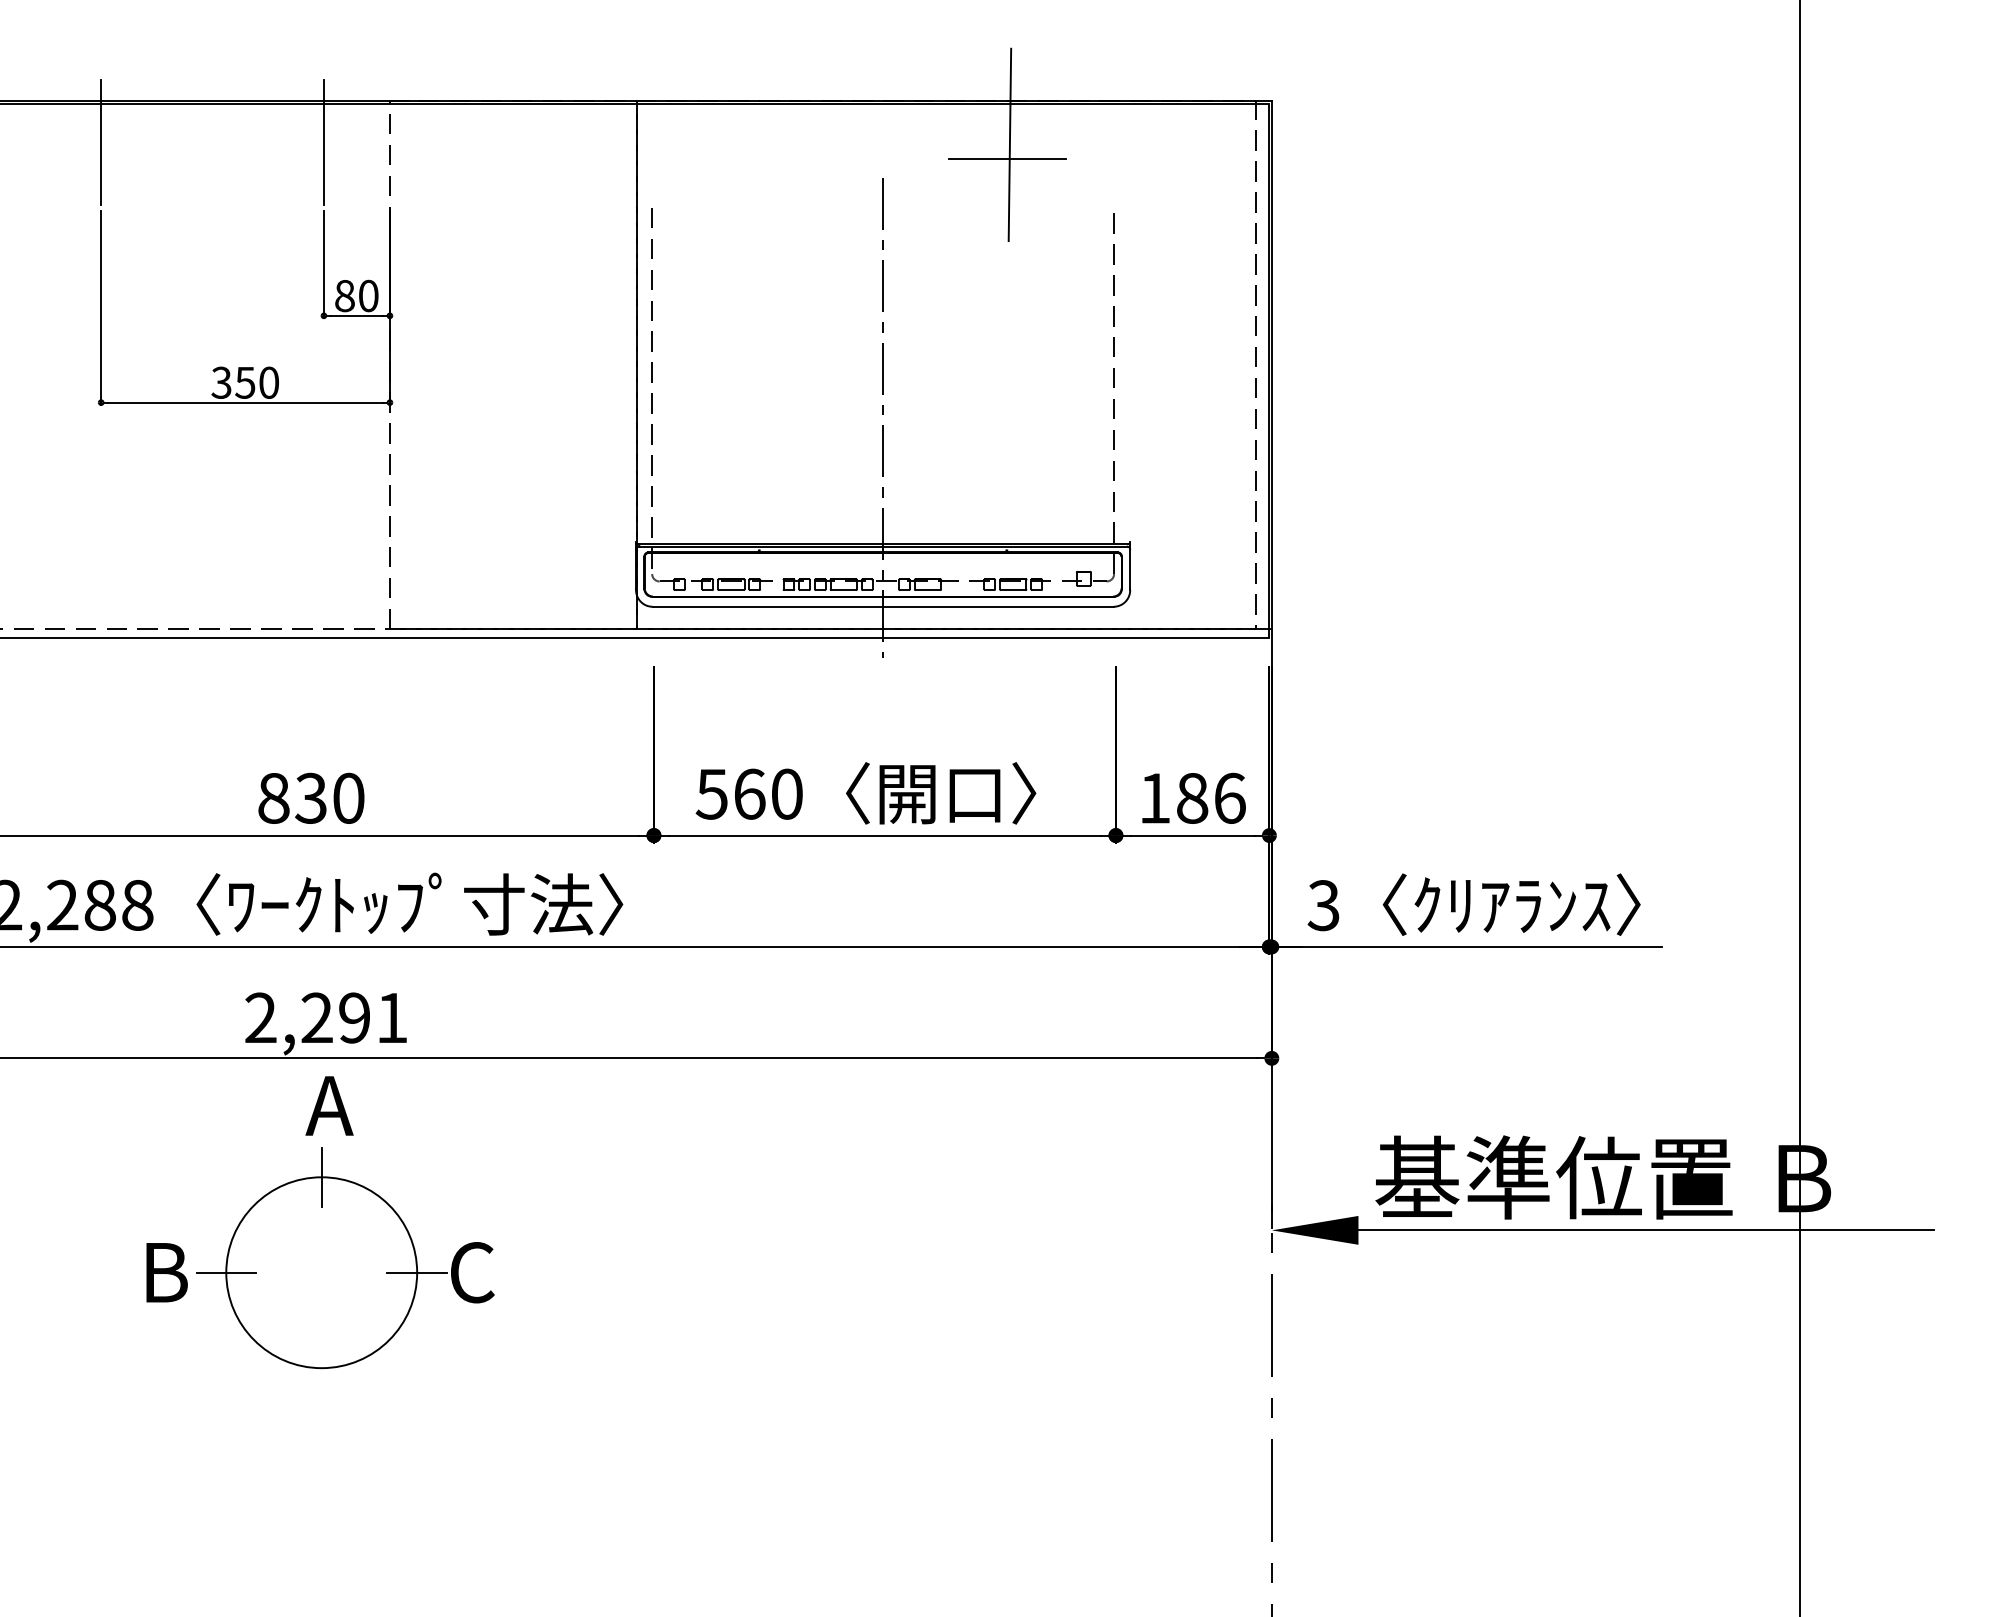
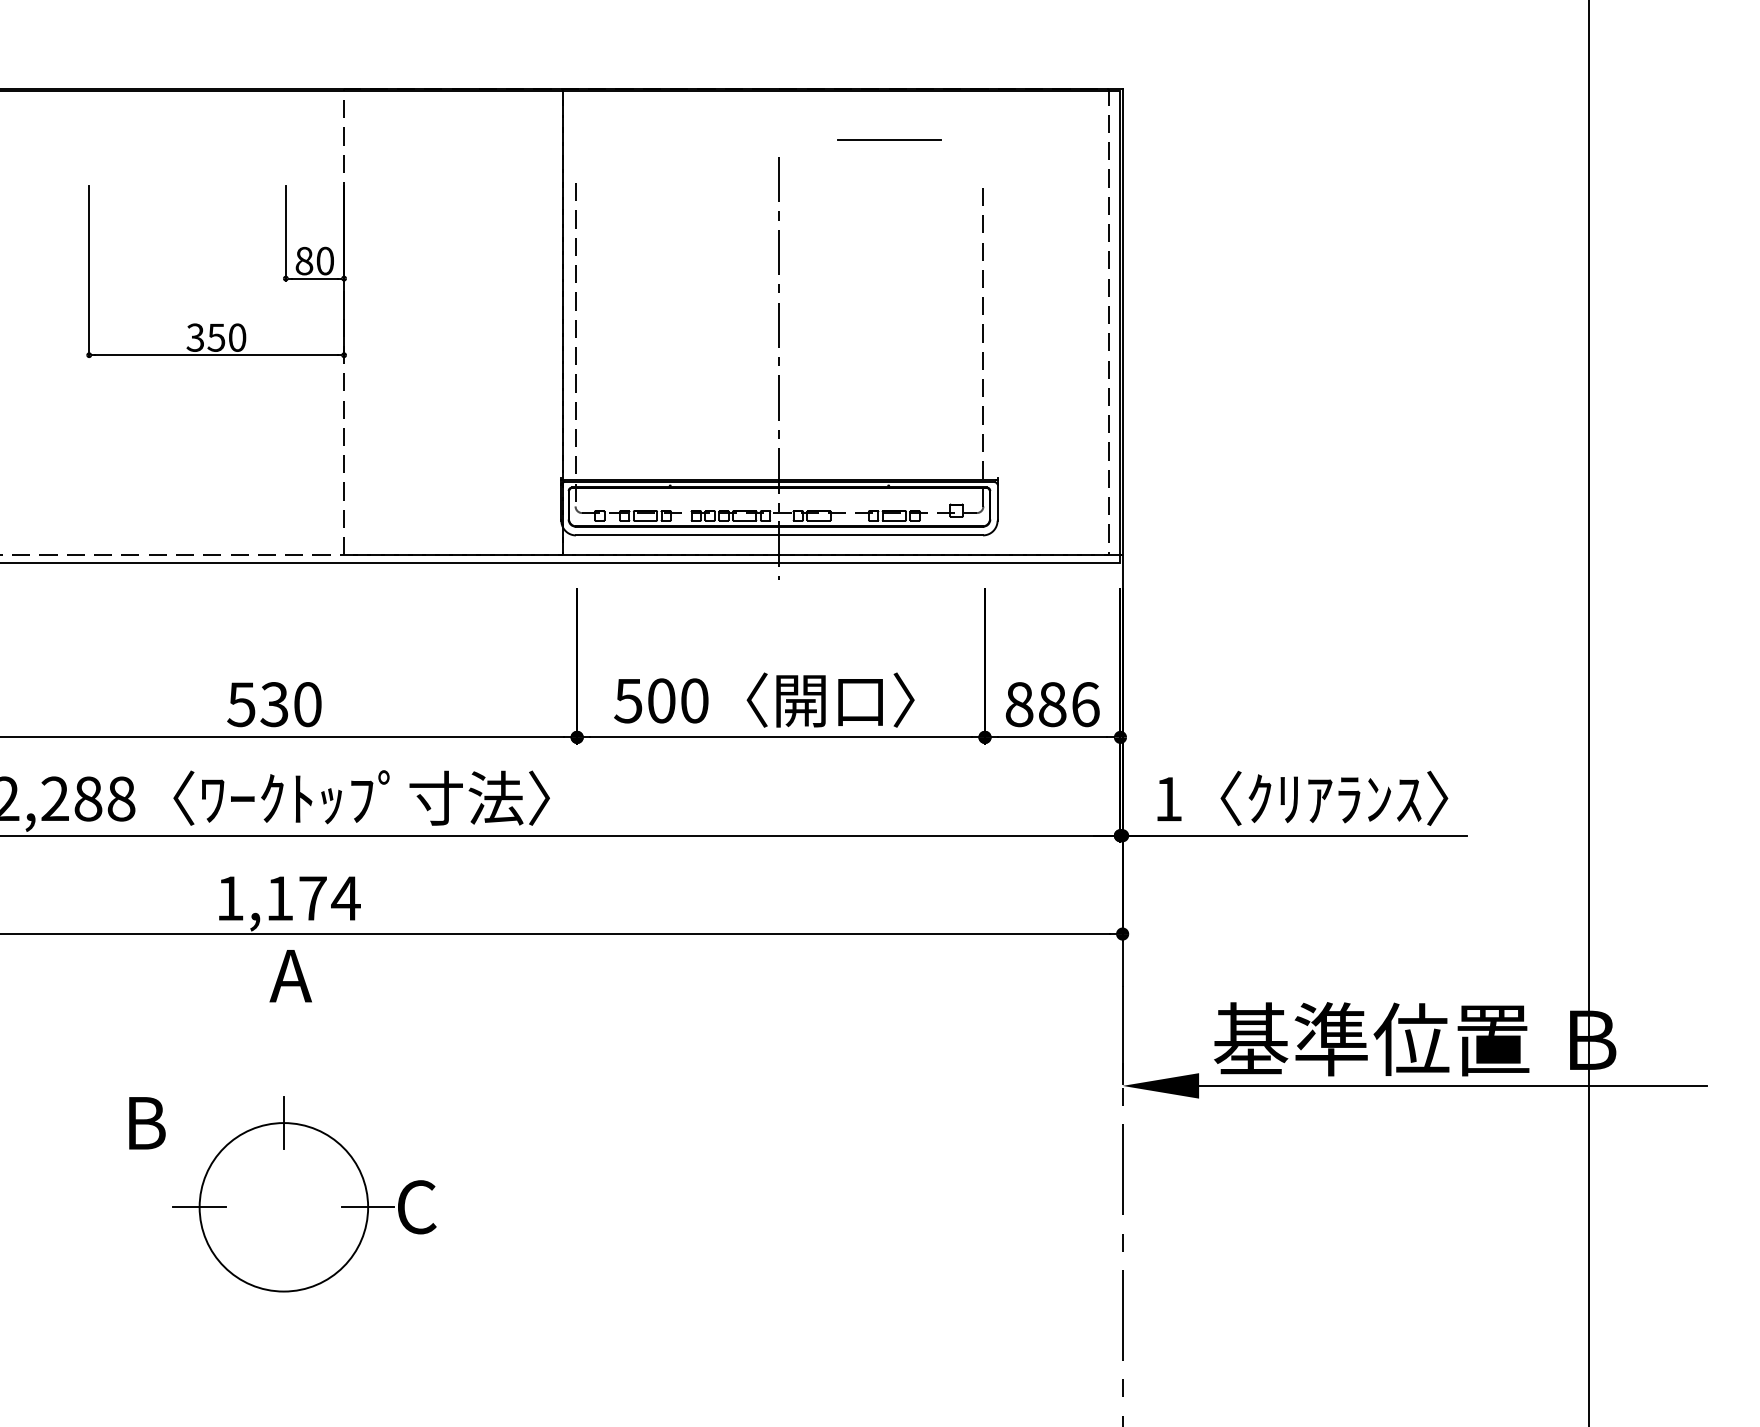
line: (101, 142) -> (89, 125), removed
line: (323, 142) -> (285, 125), removed
line: (1010, 144) -> (891, 127), removed
text: (749, 793) -> (661, 700), 560 -> 500
text: (273, 798) -> (241, 704), 830 -> 530
text: (1155, 798) -> (1019, 704), 186 -> 886
text: (1322, 904) -> (1167, 798), 3 -> 1
text: (326, 1018) -> (288, 898), 2,291 -> 1,174
part: (345, 1258) -> (304, 1194), moved

